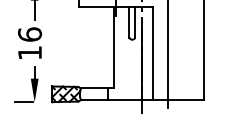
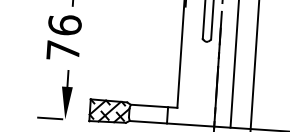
text: (29, 52) -> (62, 50), 16 -> 76

